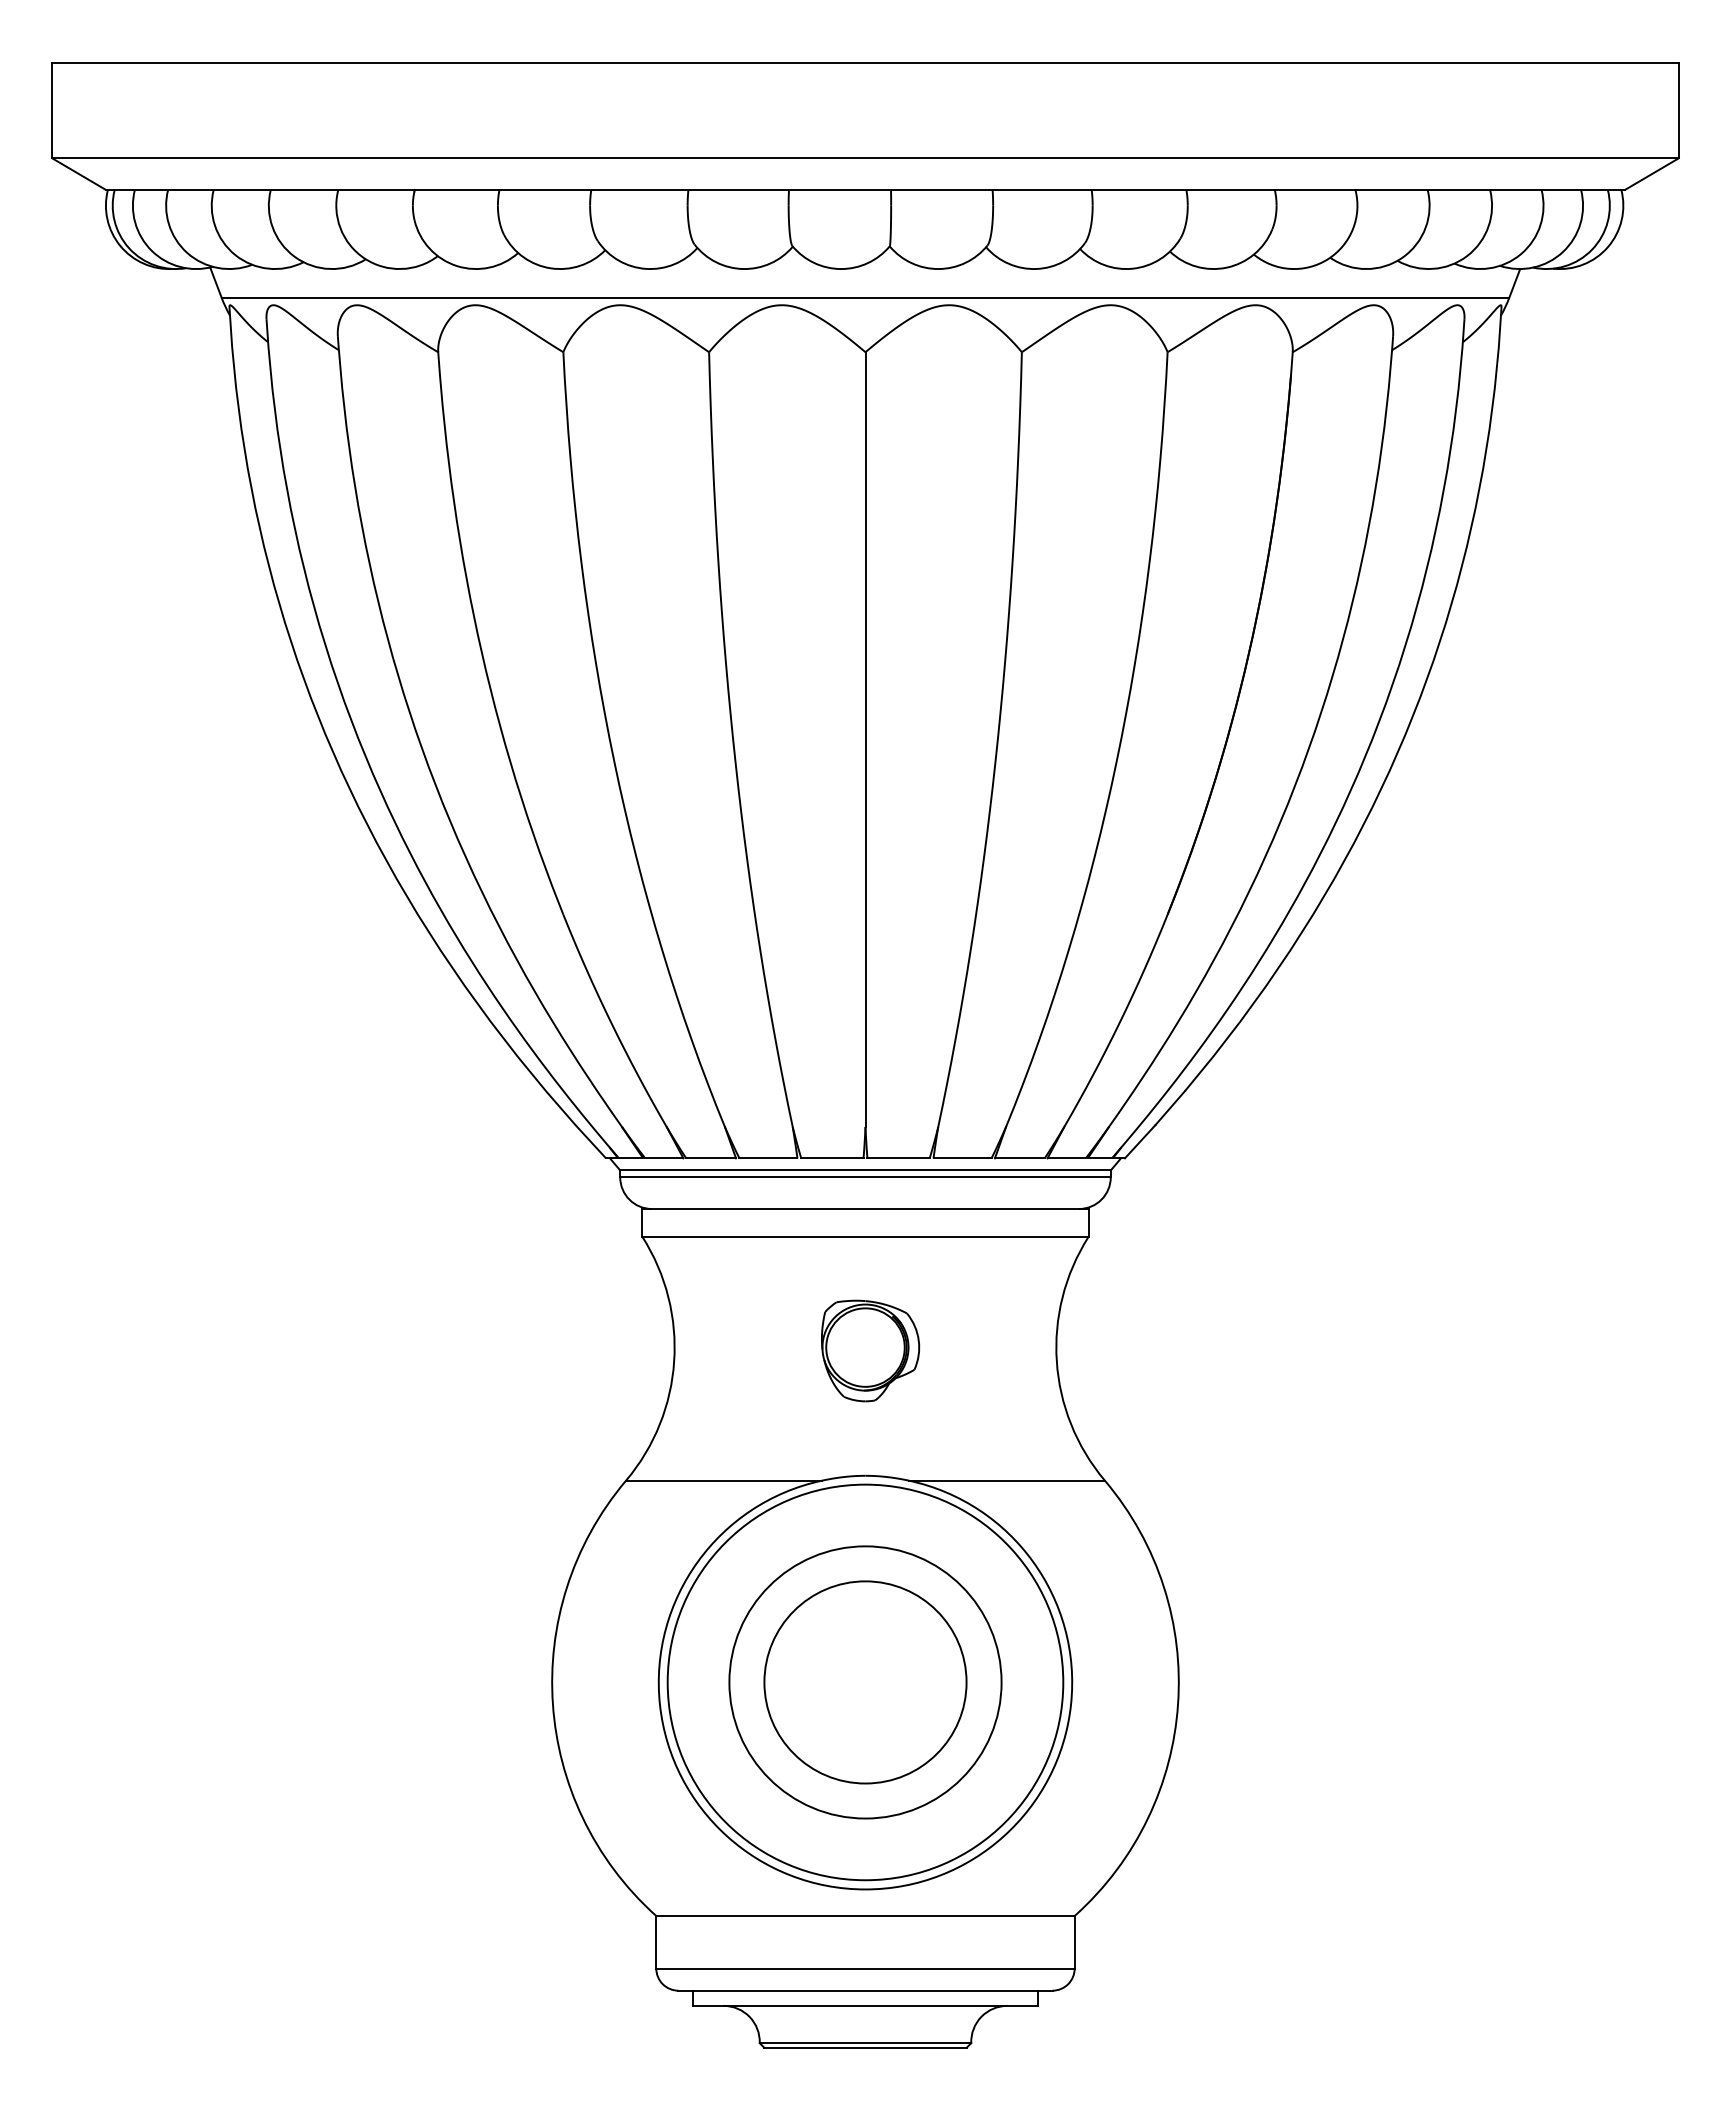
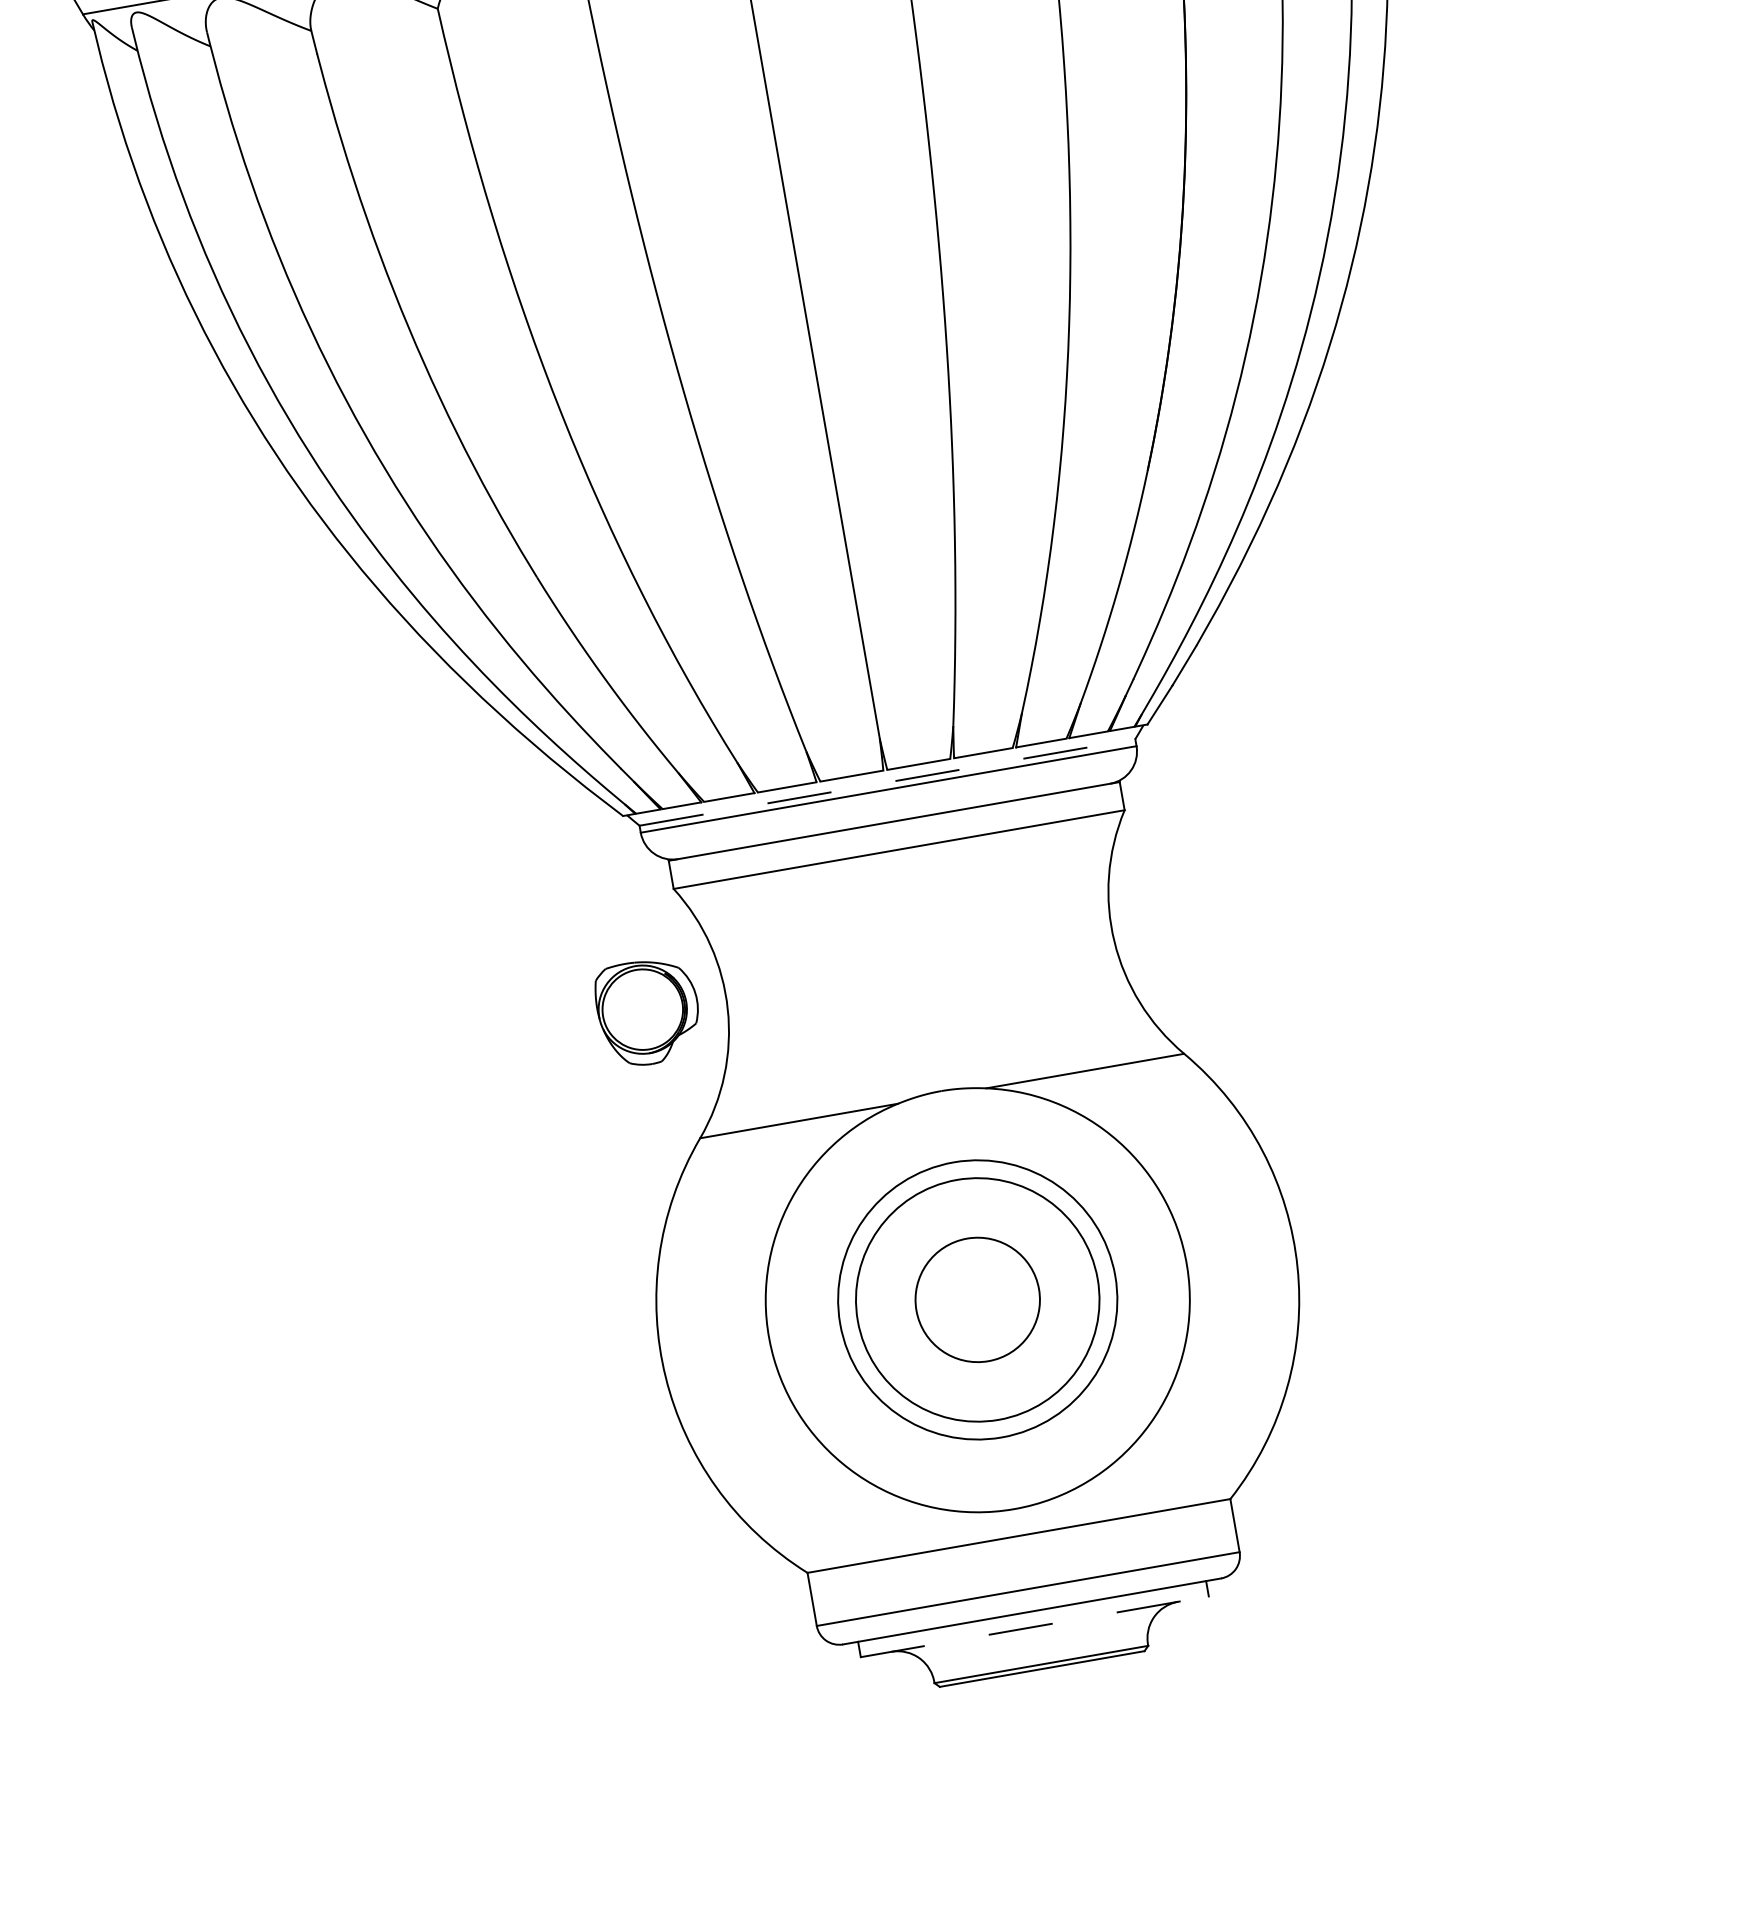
line: (865, 1170) -> (887, 782), solid -> dashed
part: (870, 1350) -> (648, 1011), moved
circle: (865, 1682) -> (977, 1299), size x0.6
circle: (865, 1682) -> (977, 1299), size x0.6
line: (865, 2005) -> (1034, 1626), solid -> dashed

